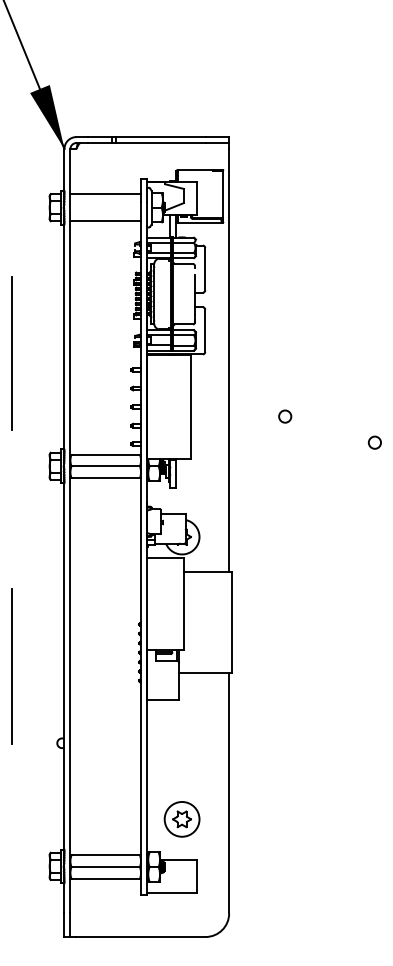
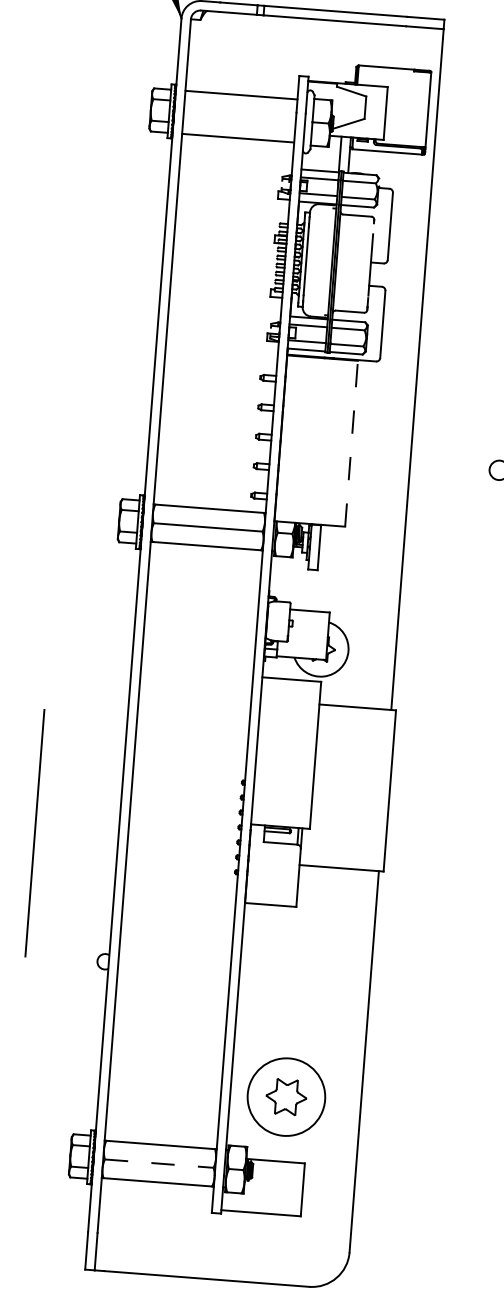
line: (11, 353) -> (72, 336), removed
line: (191, 406) -> (351, 442), solid -> dashed
part: (181, 819) -> (285, 1097), size x1.4
line: (106, 867) -> (160, 1164), solid -> dashed

